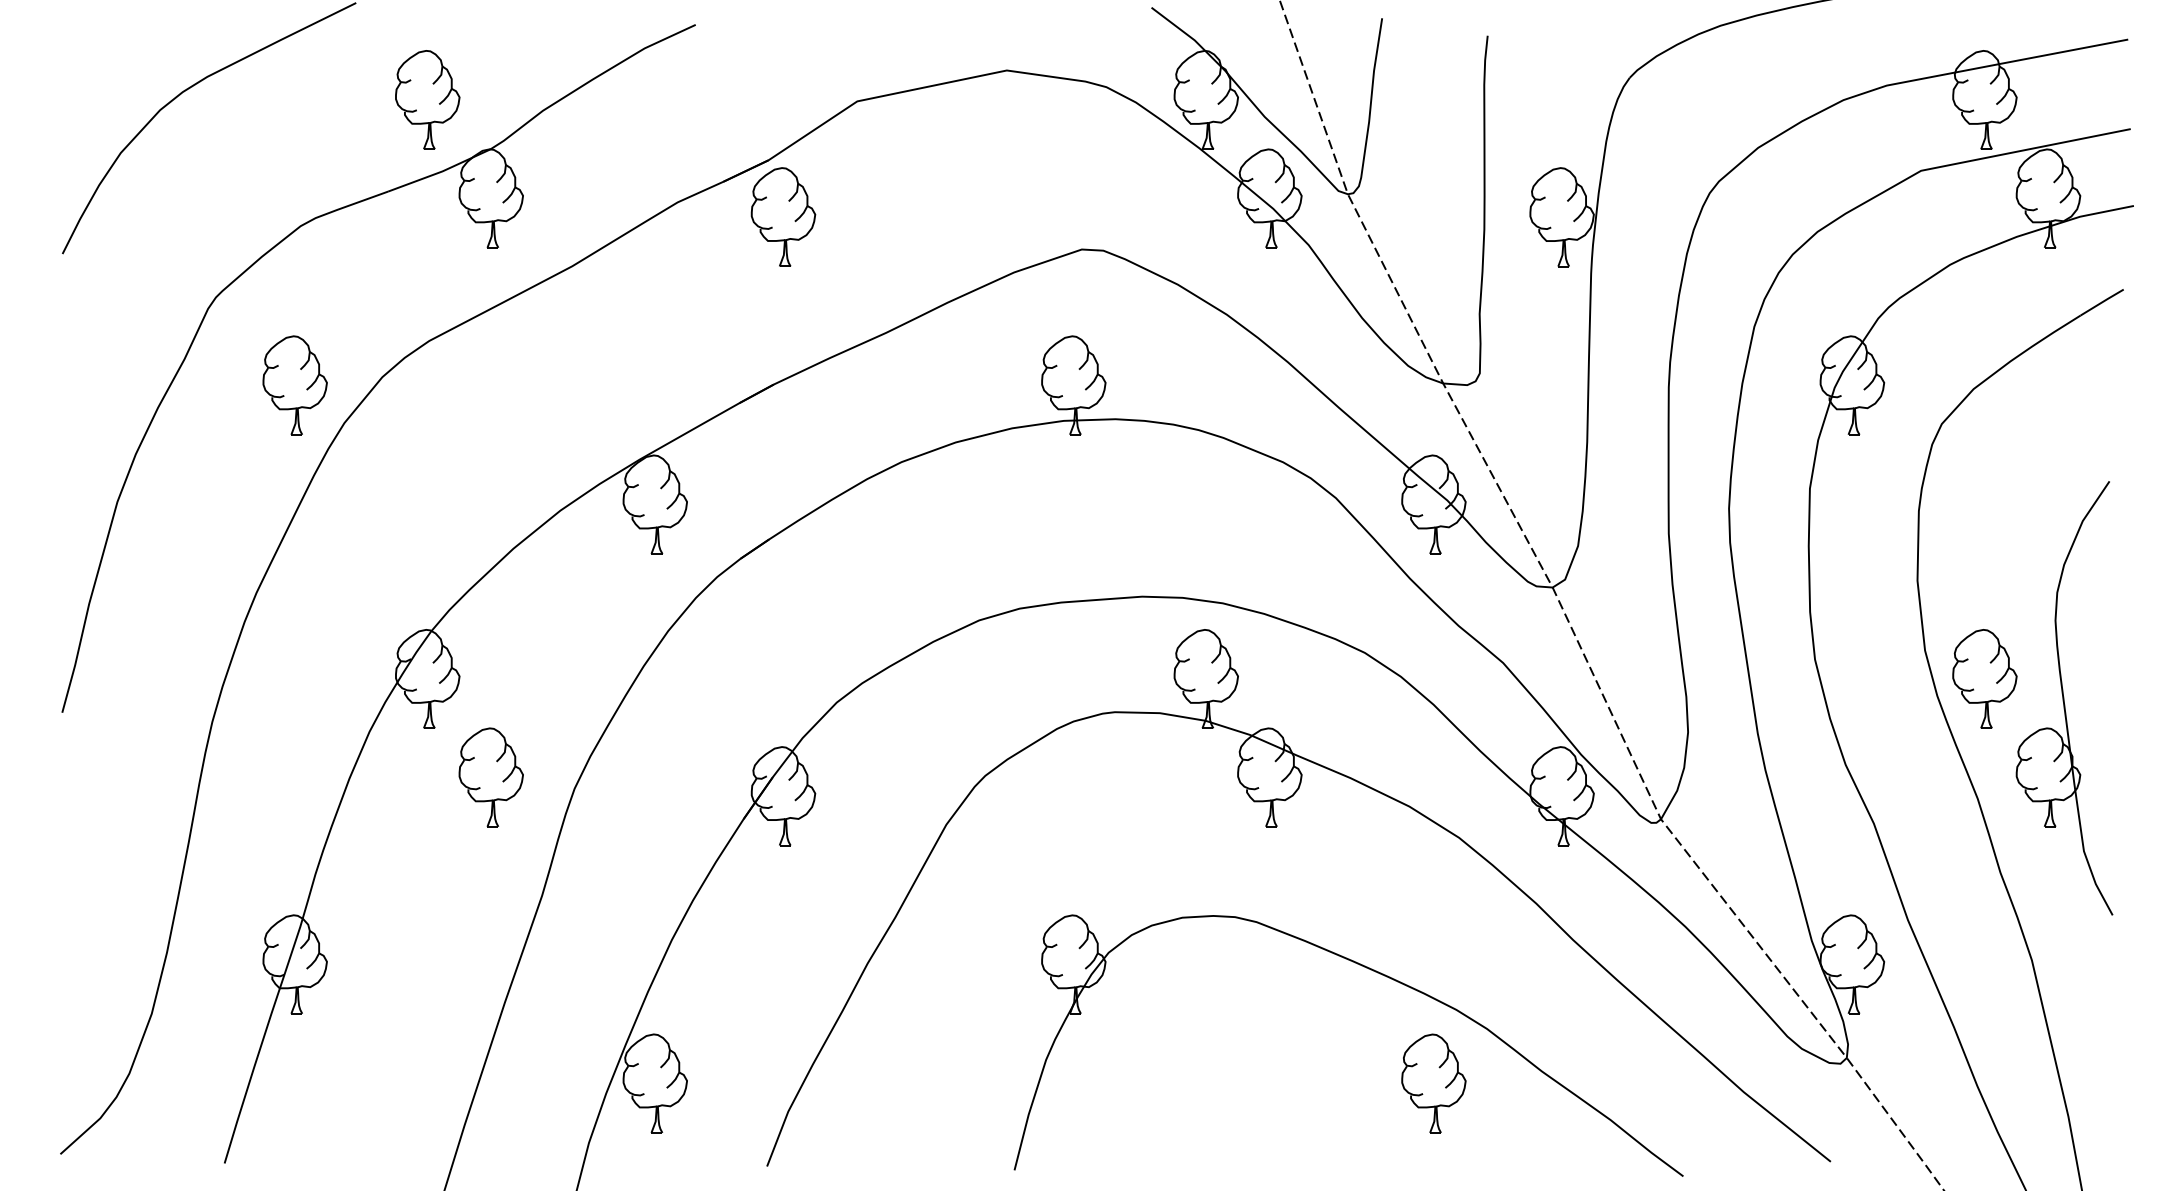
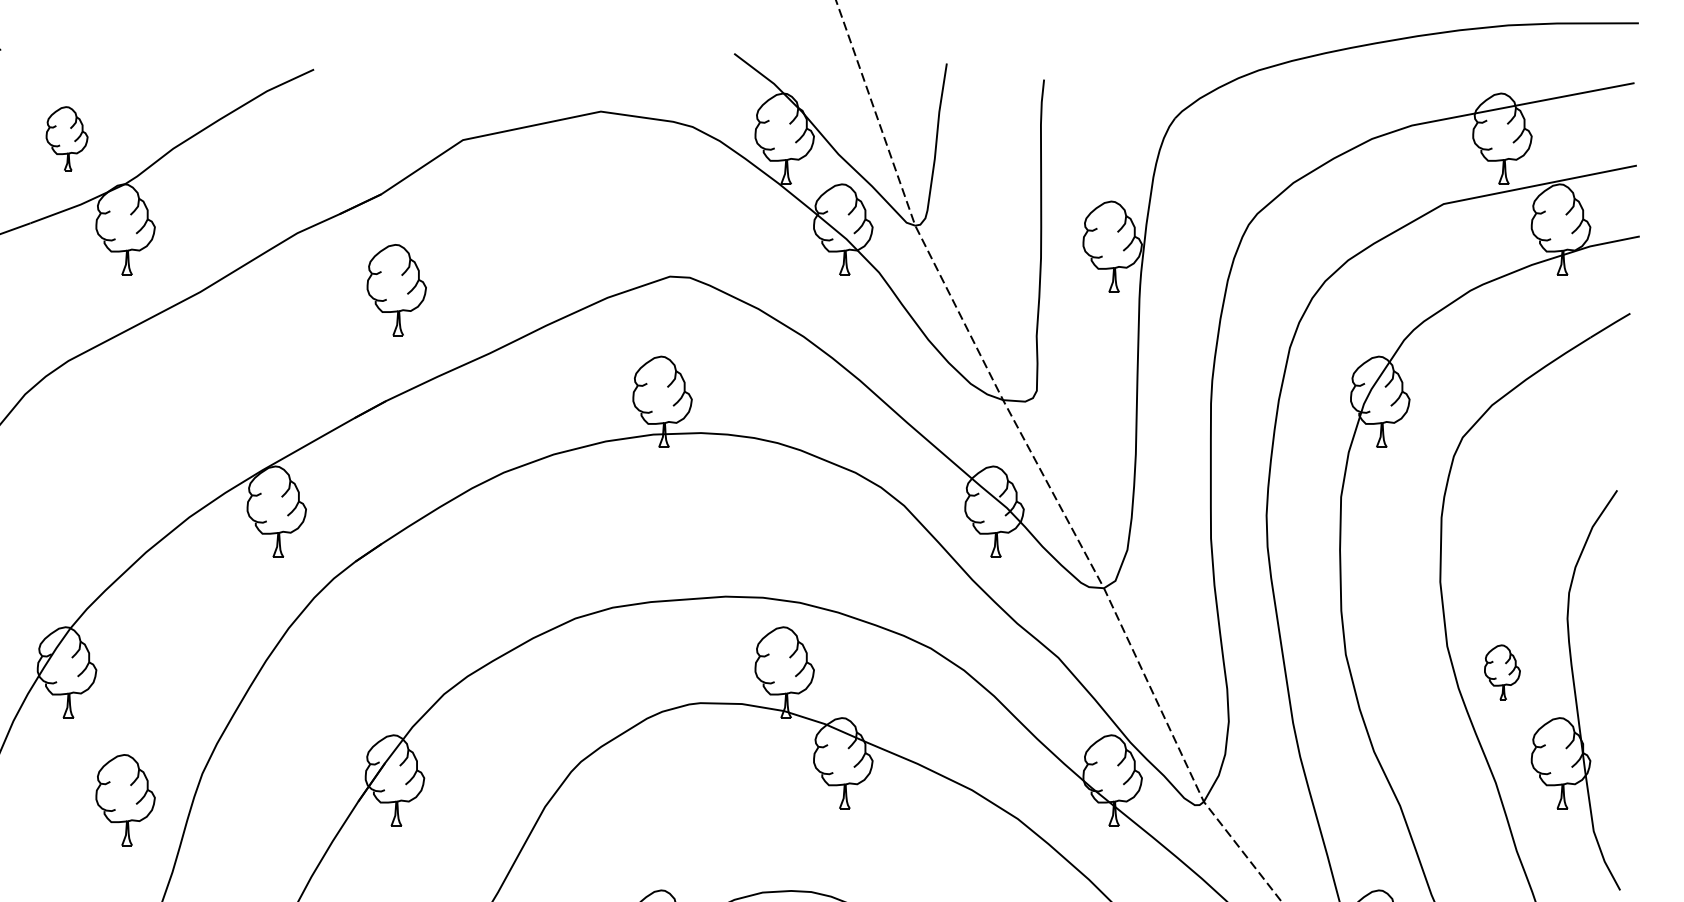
part: (427, 99) -> (66, 138), size x0.7
part: (783, 216) -> (396, 289), moved
part: (1984, 678) -> (1502, 672), size x0.6
part: (490, 777) -> (124, 800), moved

